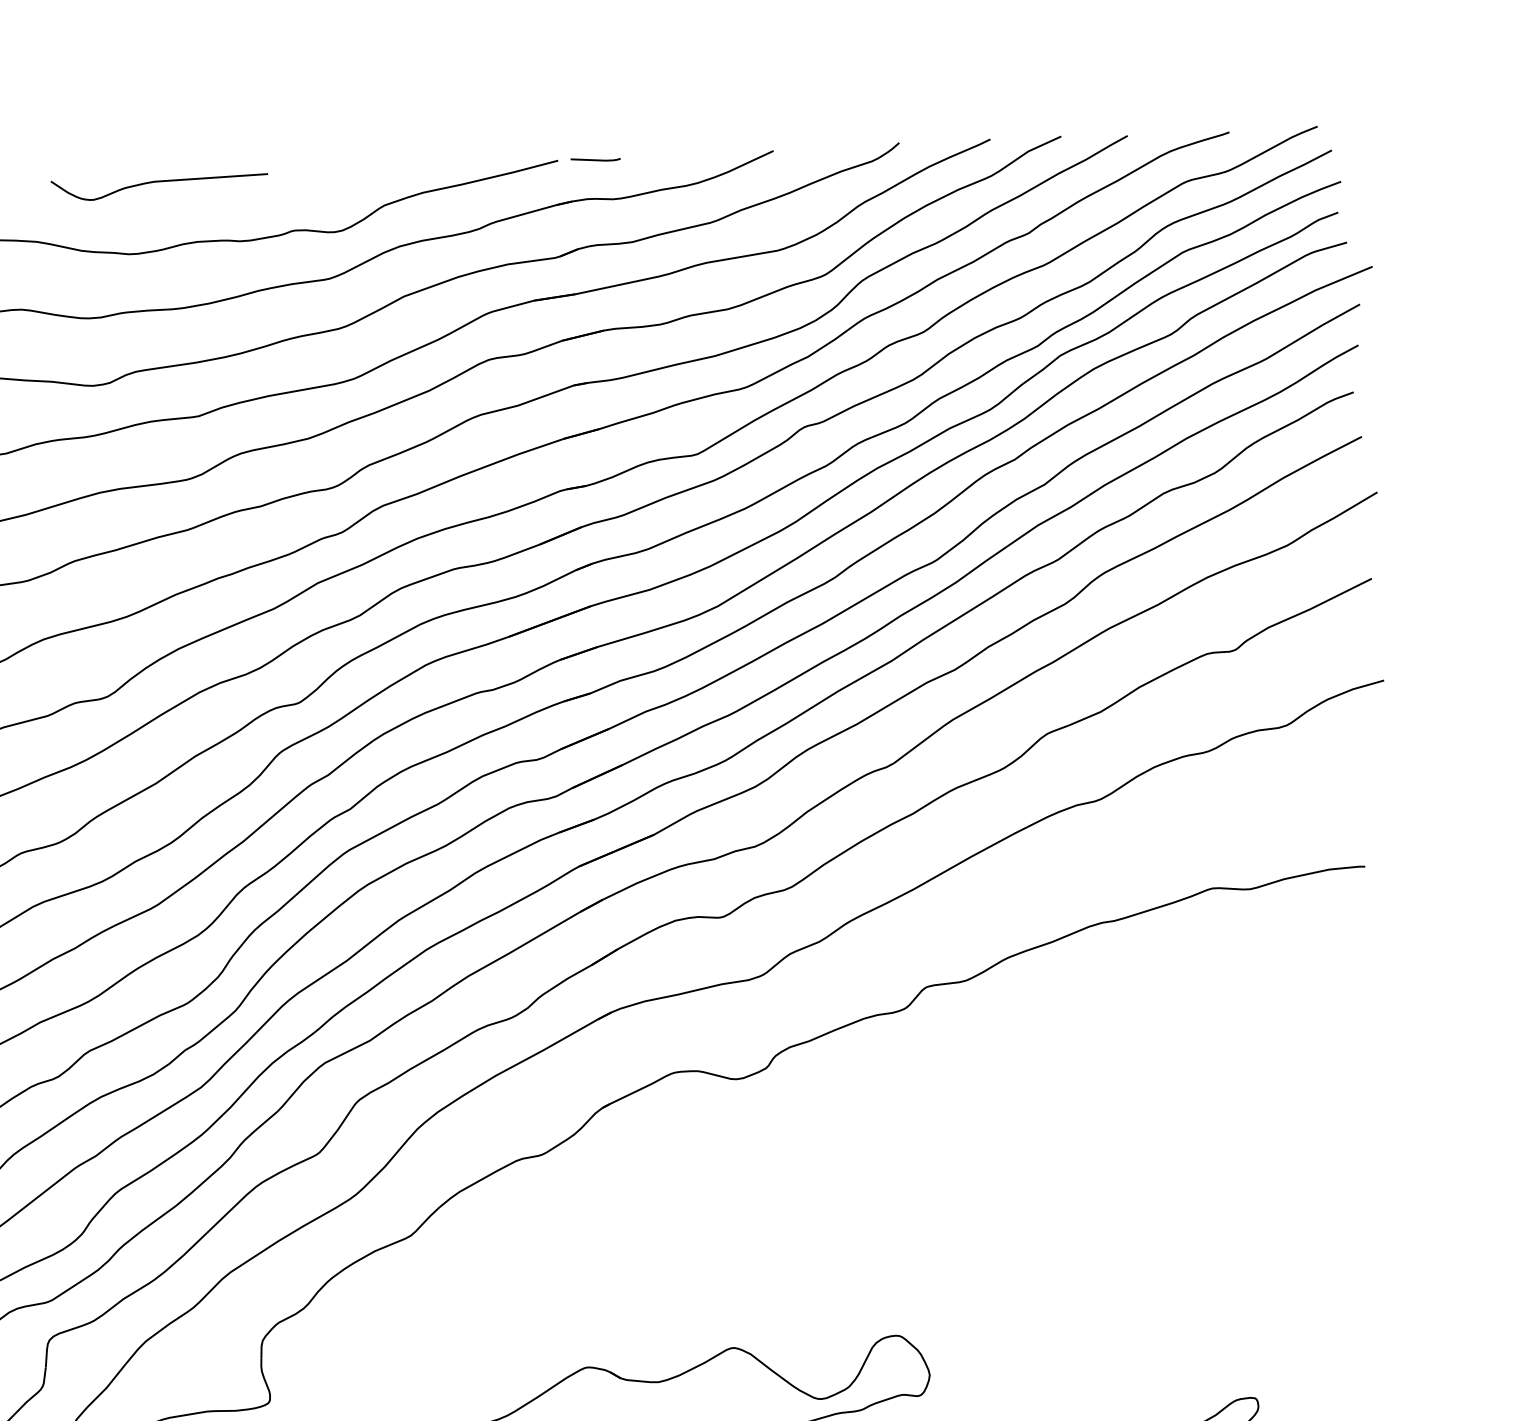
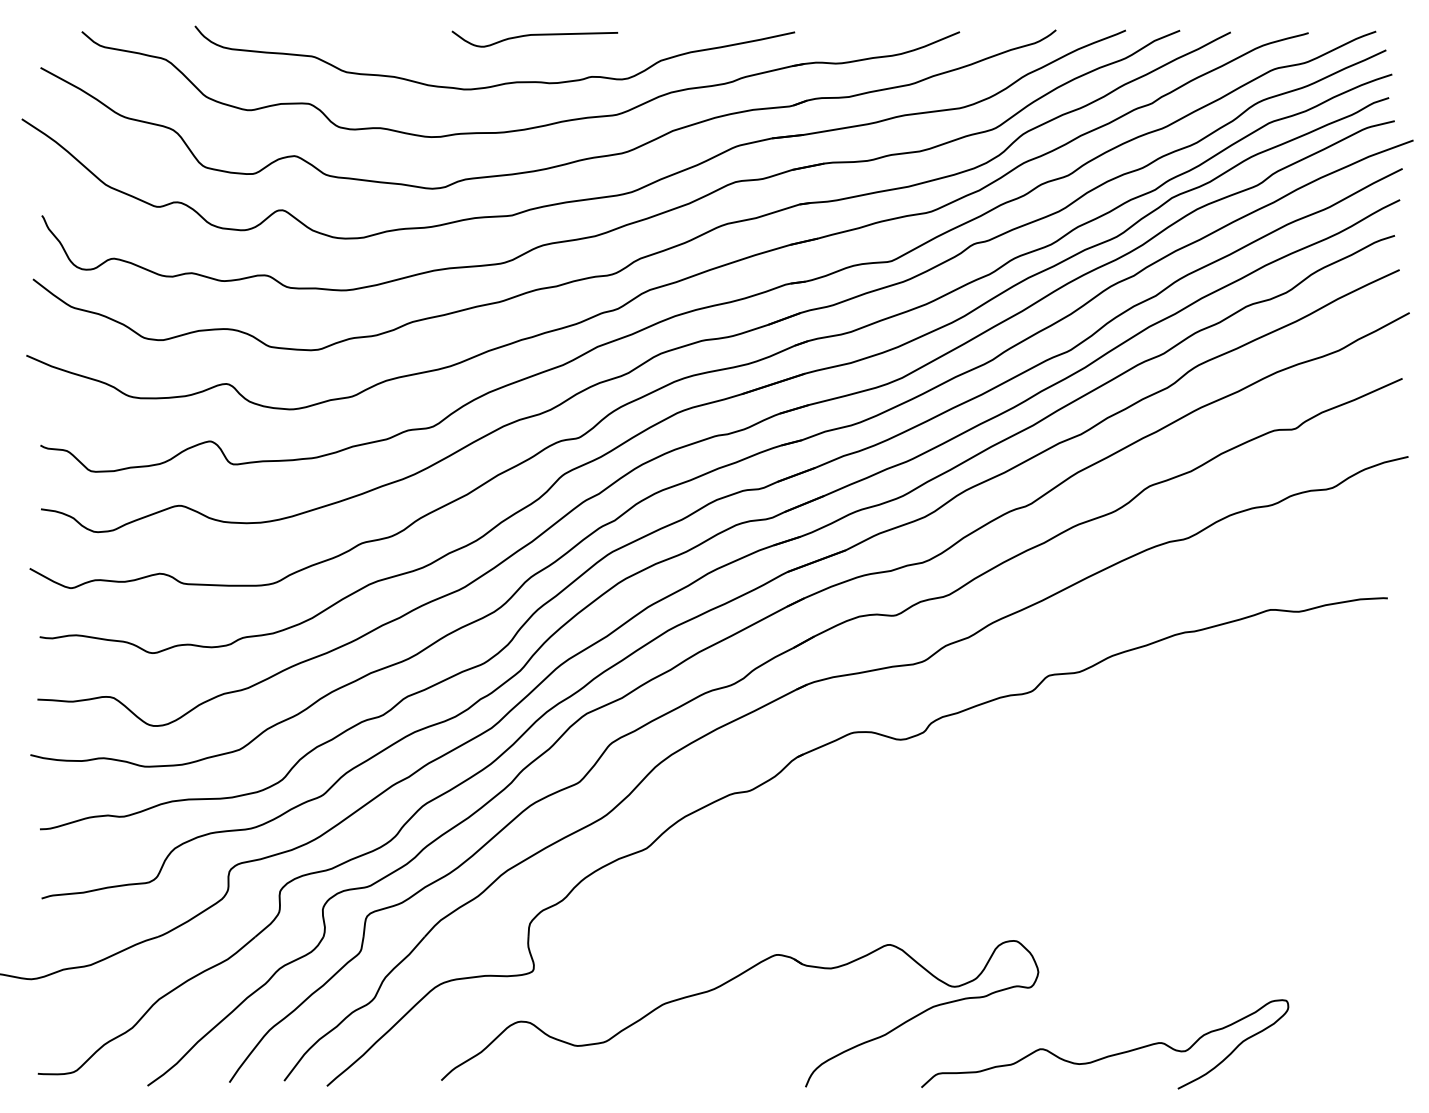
line: (595, 159) -> (823, 32), removed
curve: (158, 182) -> (534, 35), moved

